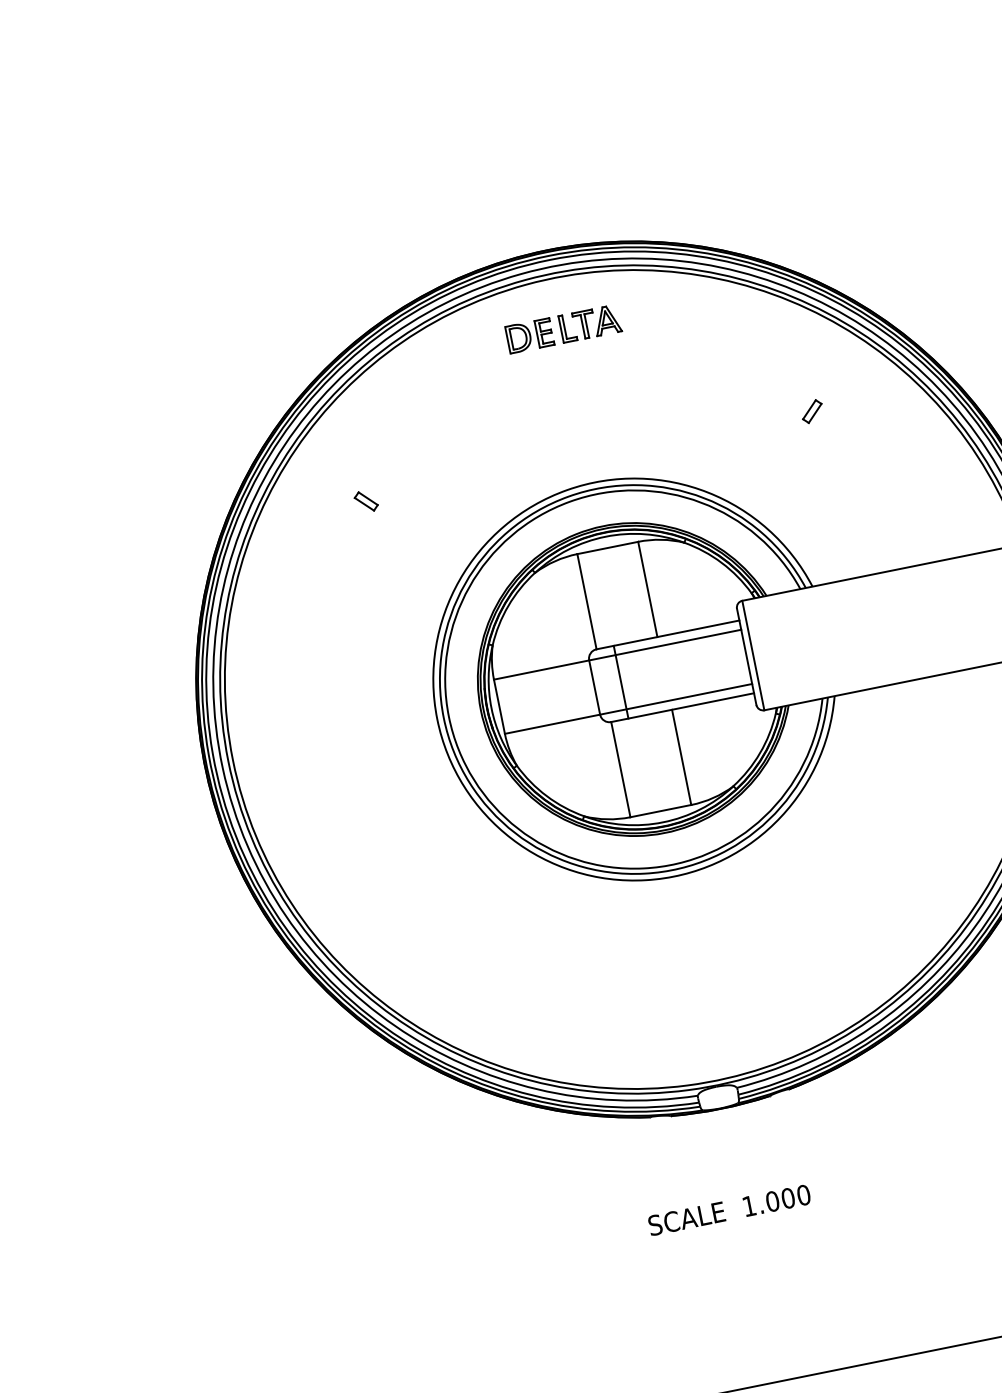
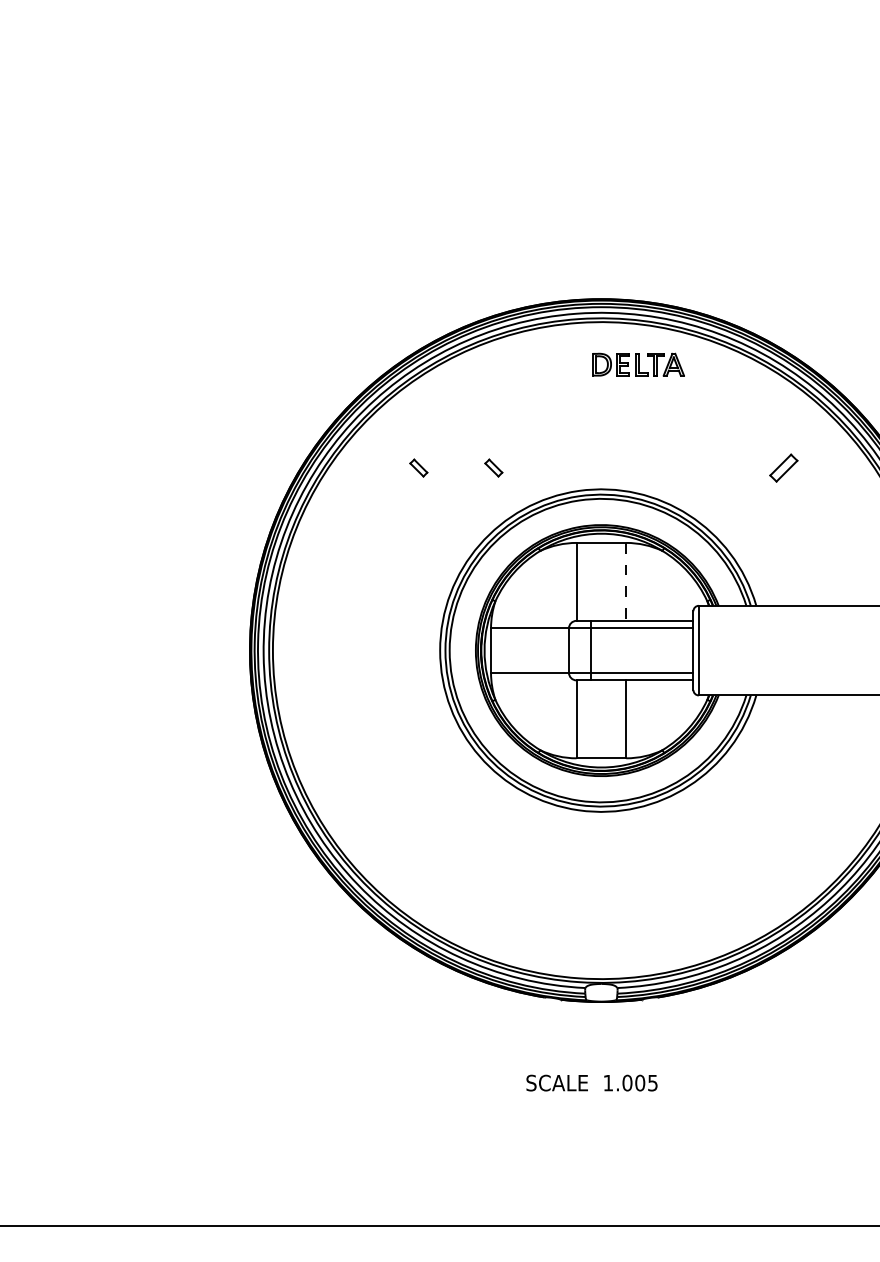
part: (563, 328) -> (638, 364), moved
part: (811, 410) -> (783, 467), size x1.6
part: (457, 482) -> (493, 467), added
line: (647, 588) -> (626, 581), solid -> dashed
text: (803, 1194) -> (652, 1082), 1.000 -> 1.005

